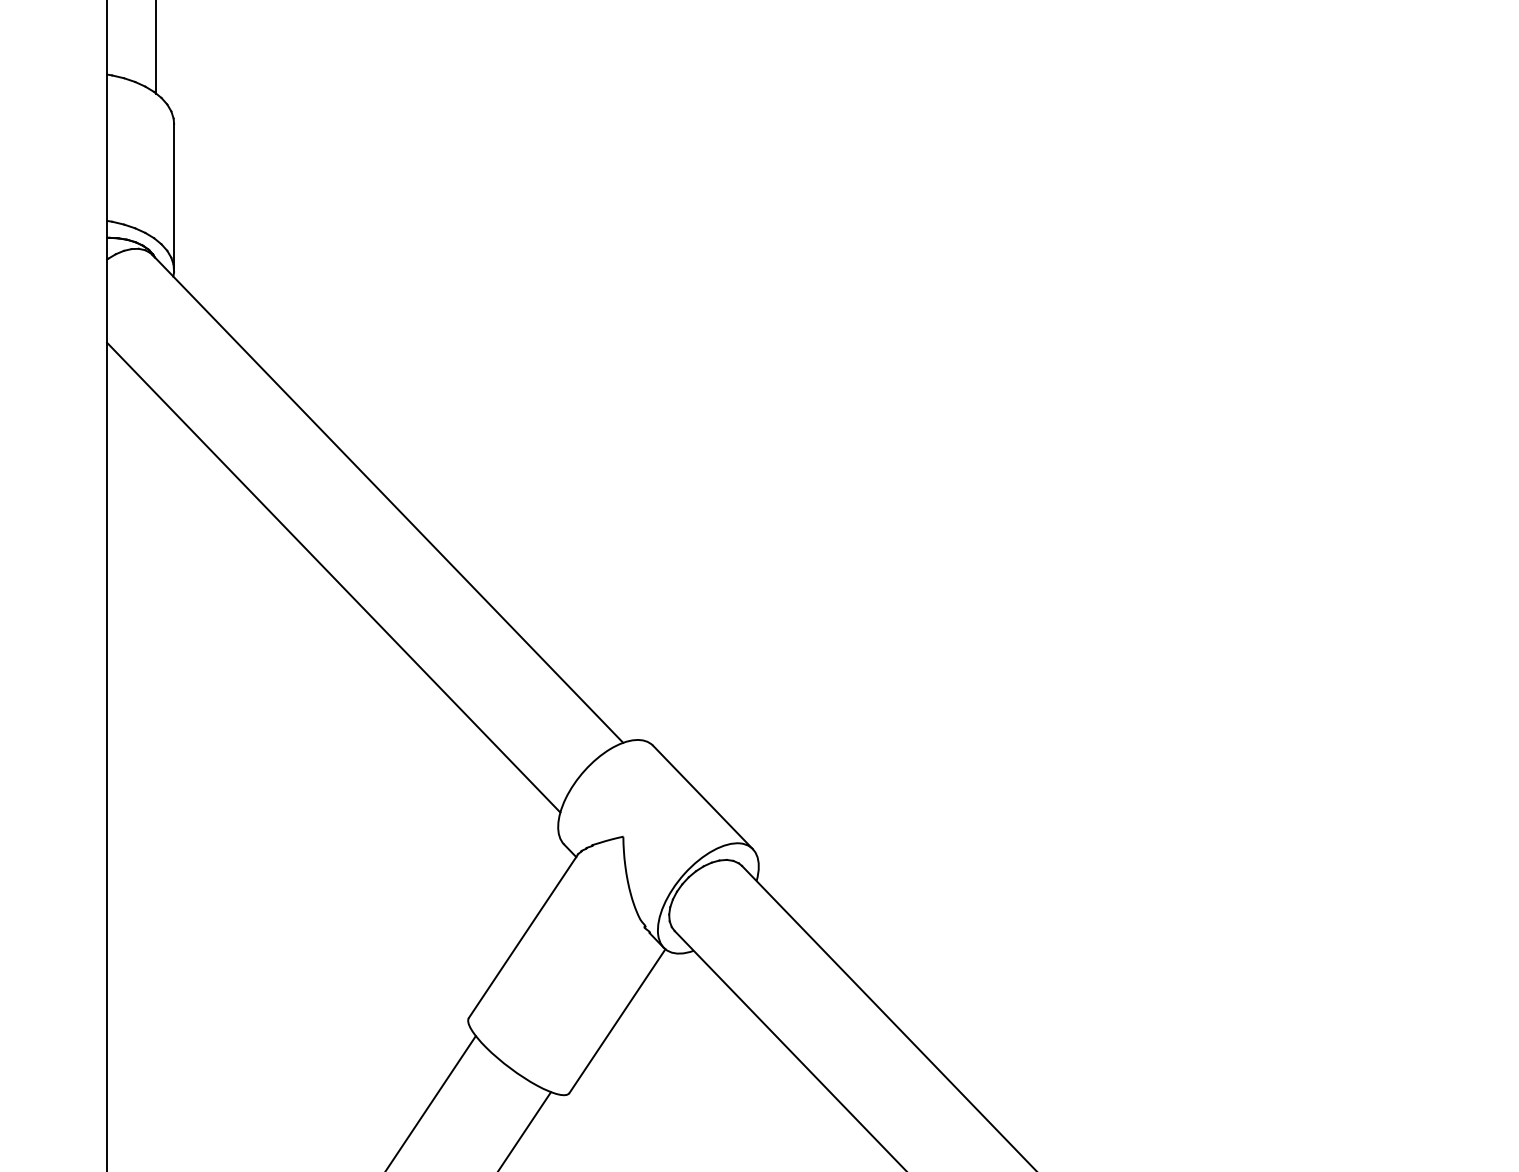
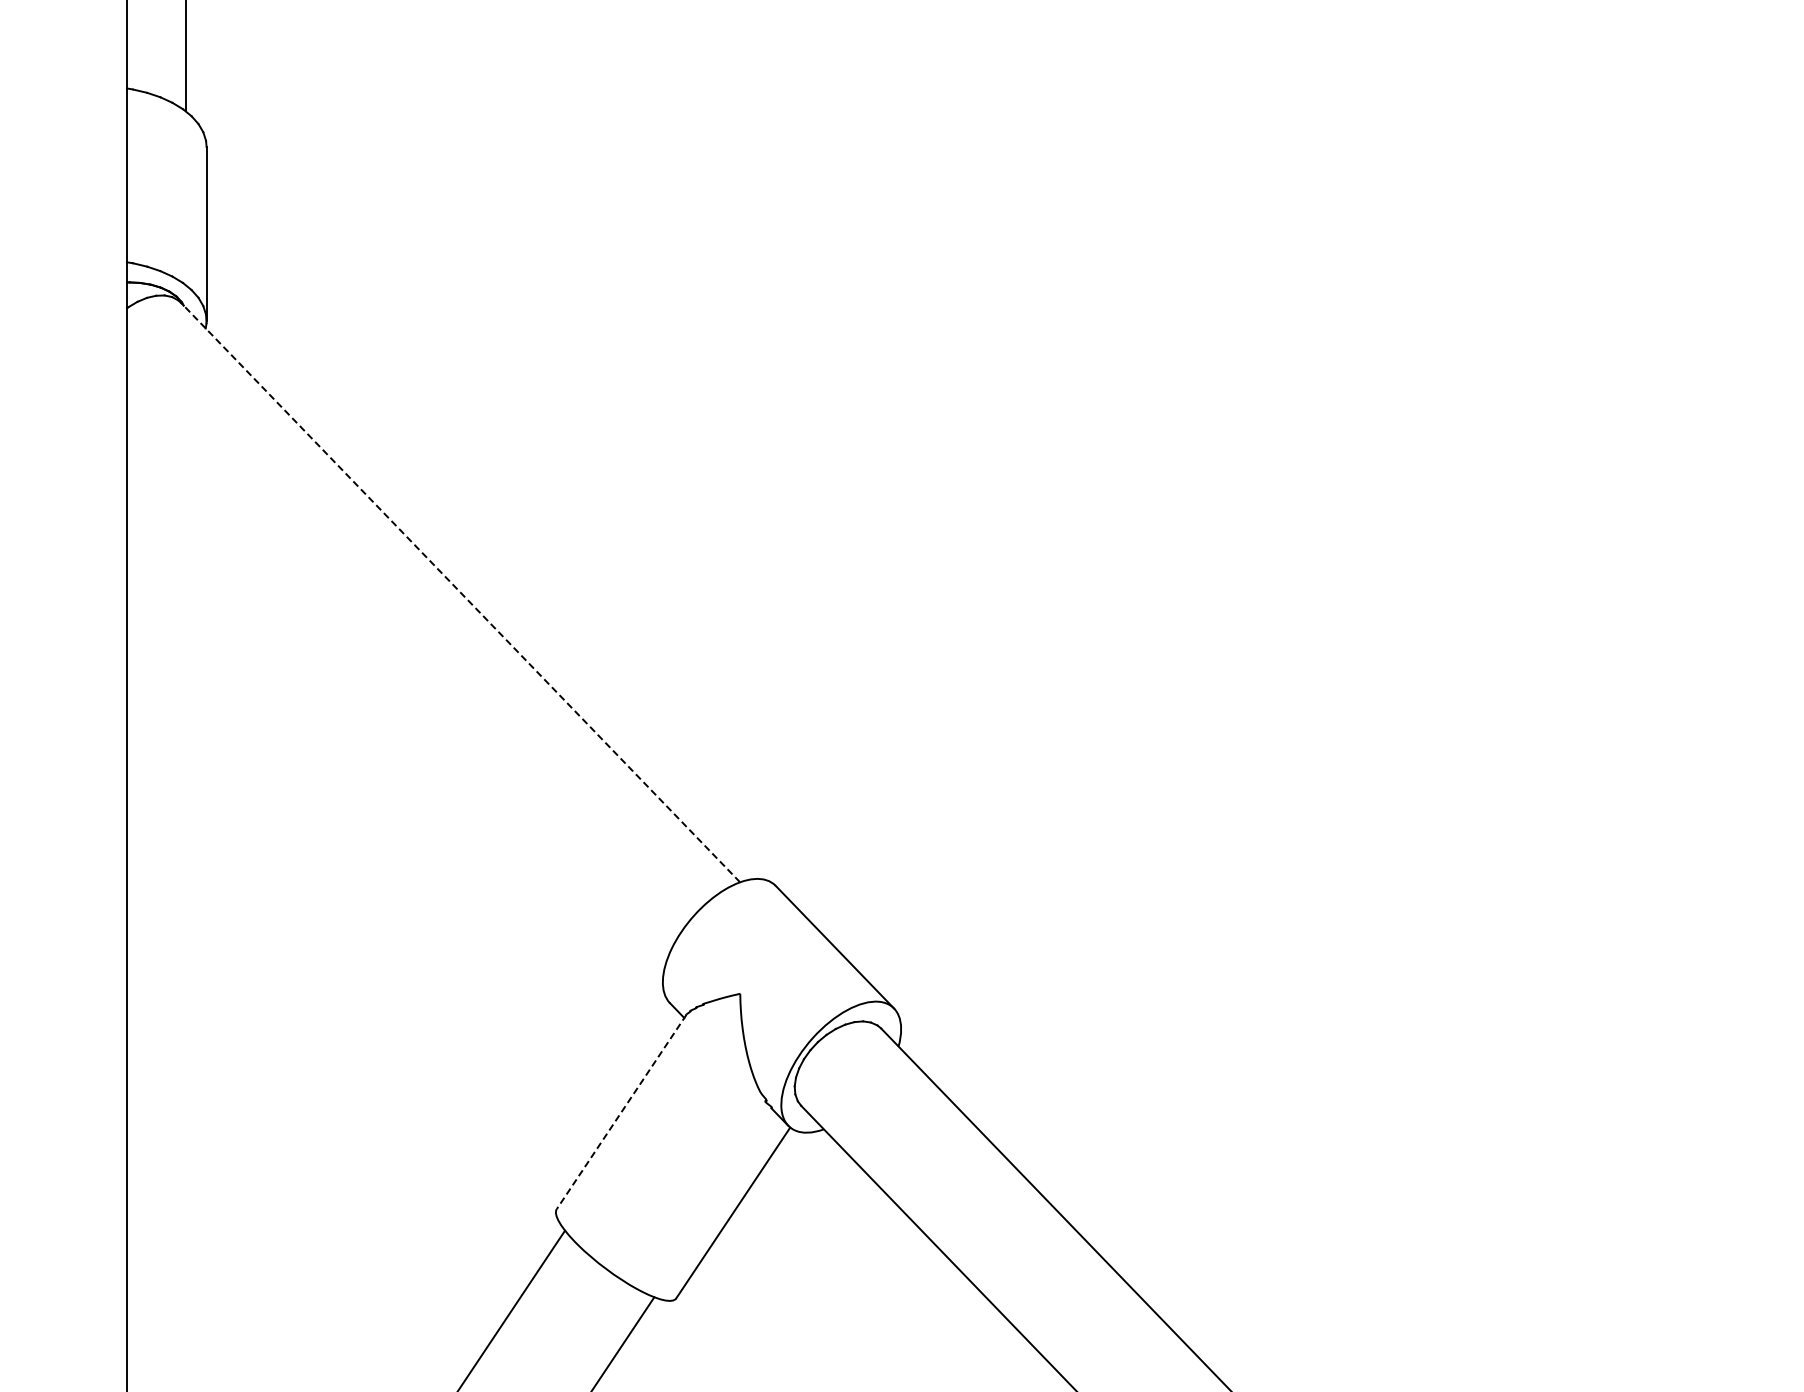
line: (387, 498) -> (460, 592), solid -> dashed
line: (333, 578) -> (396, 686), removed
line: (523, 935) -> (621, 1111), solid -> dashed

